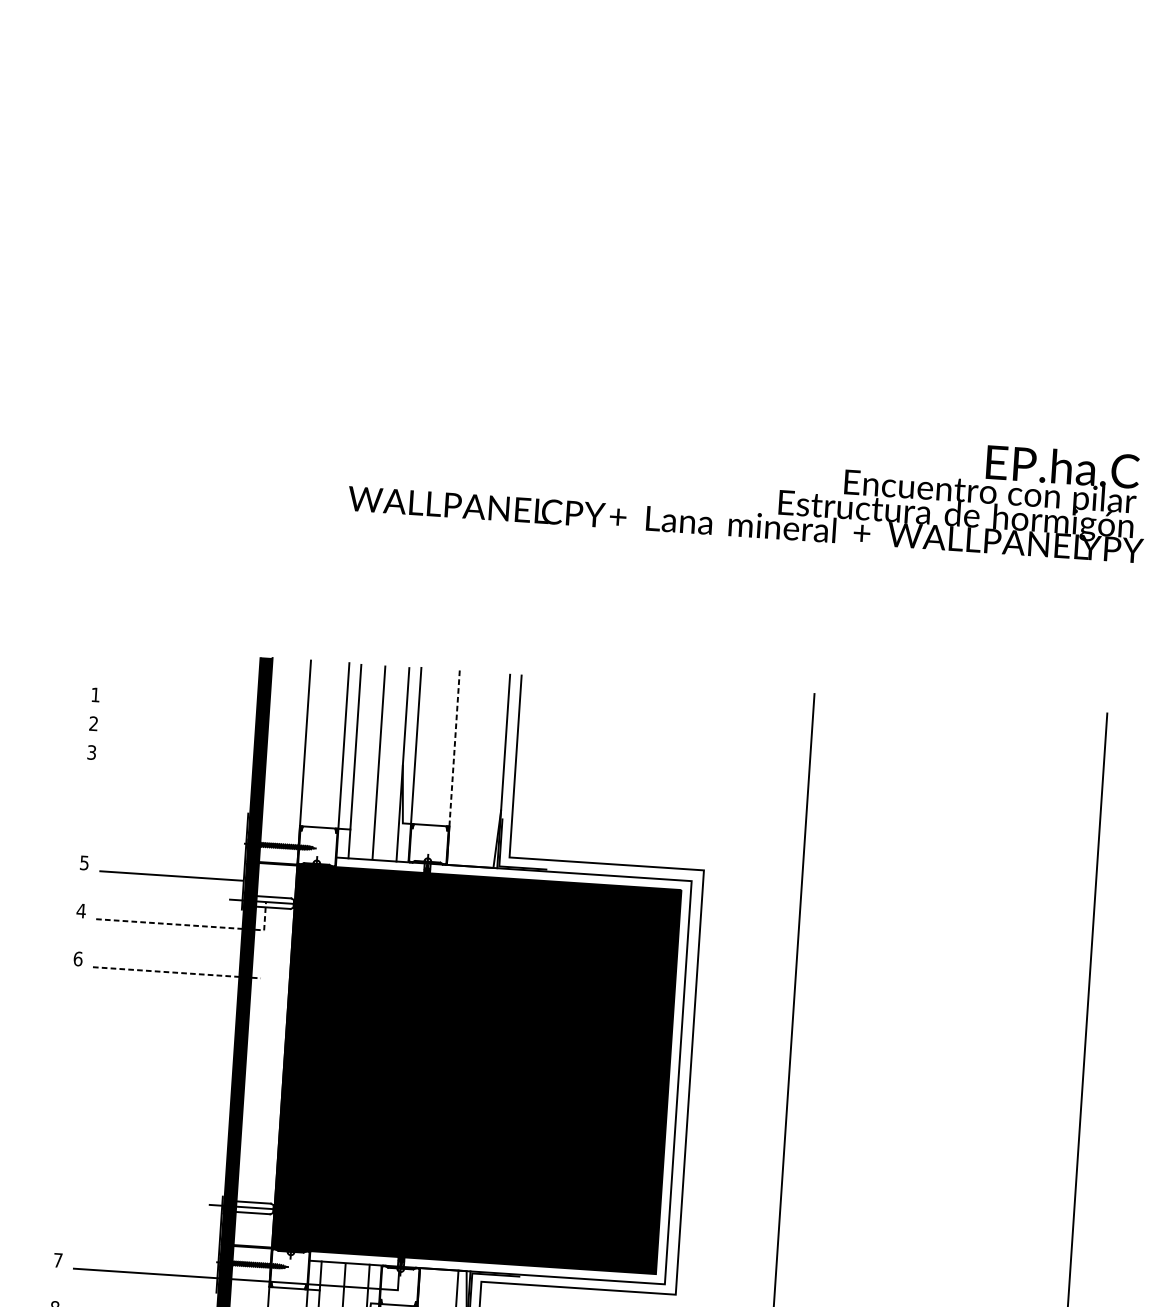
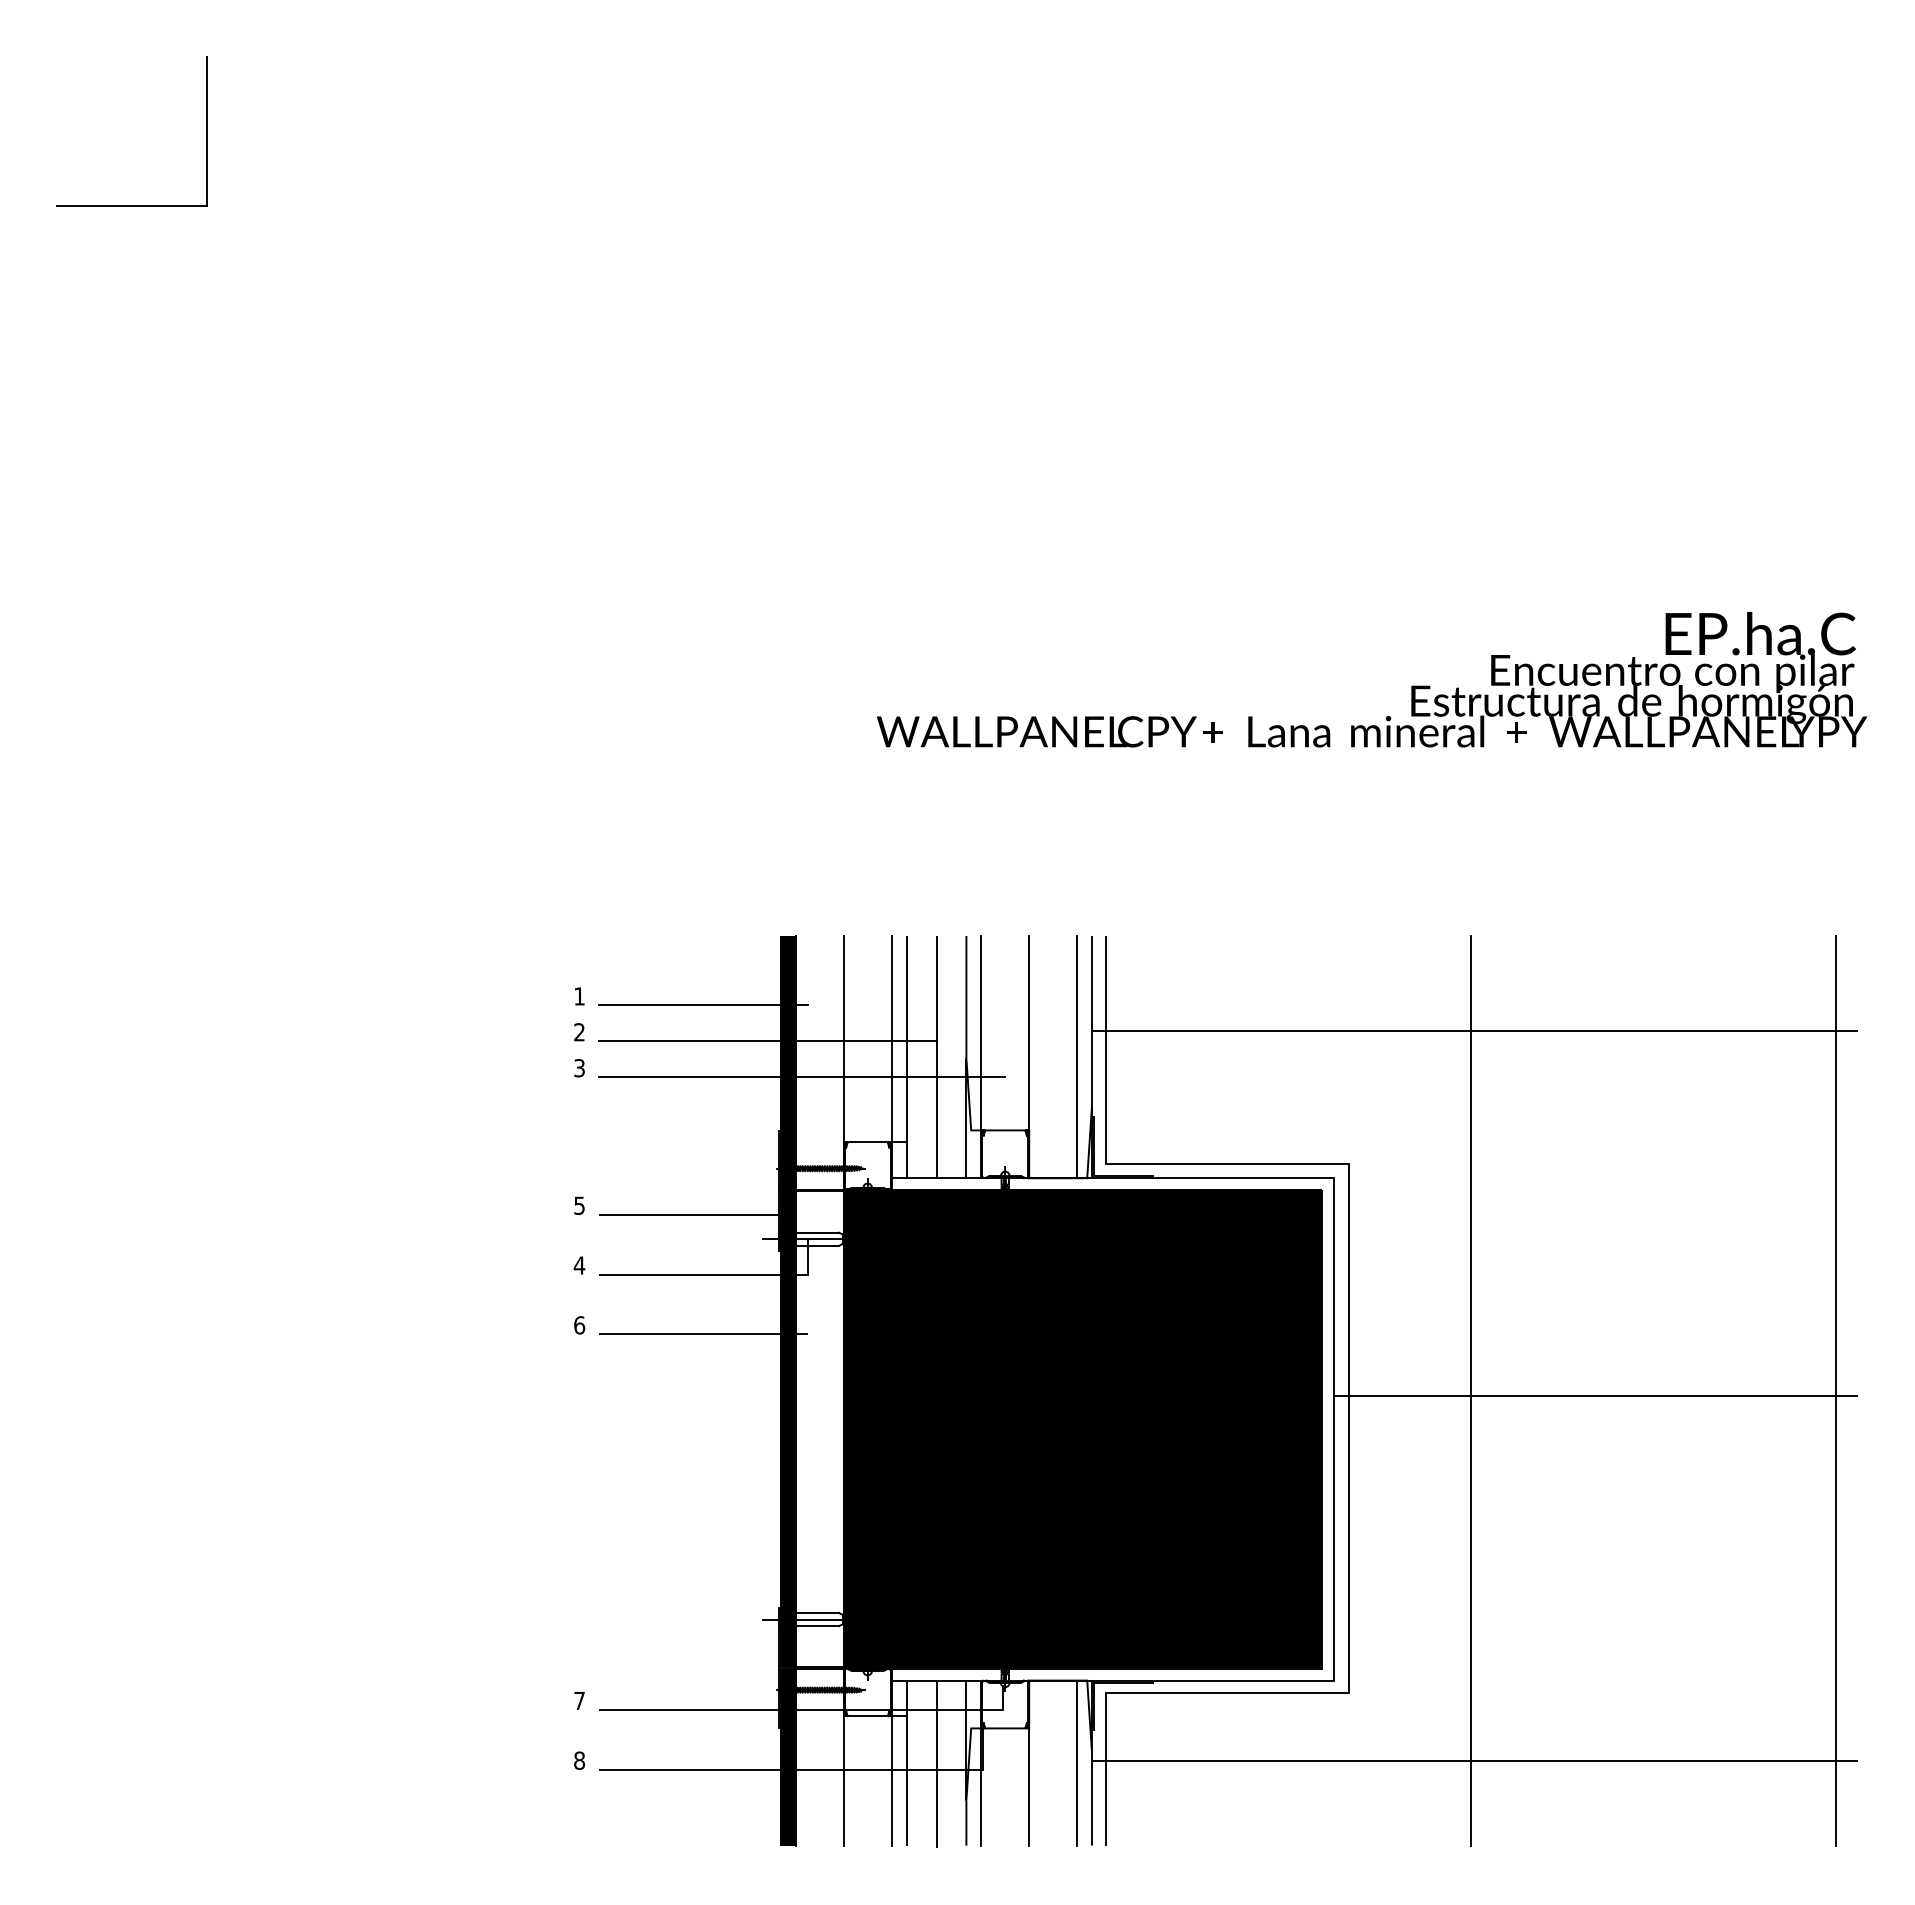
line: (193, 708) -> (702, 1005), added
line: (244, 741) -> (767, 1041), added
line: (454, 748) -> (1029, 1033), dashed -> solid
line: (492, 770) -> (1077, 1057), added
line: (812, 770) -> (1474, 1031), added
line: (269, 771) -> (801, 1077), added
line: (195, 925) -> (722, 1274), dashed -> solid
line: (177, 972) -> (703, 1334), dashed -> solid
line: (889, 1069) -> (1595, 1395), added

